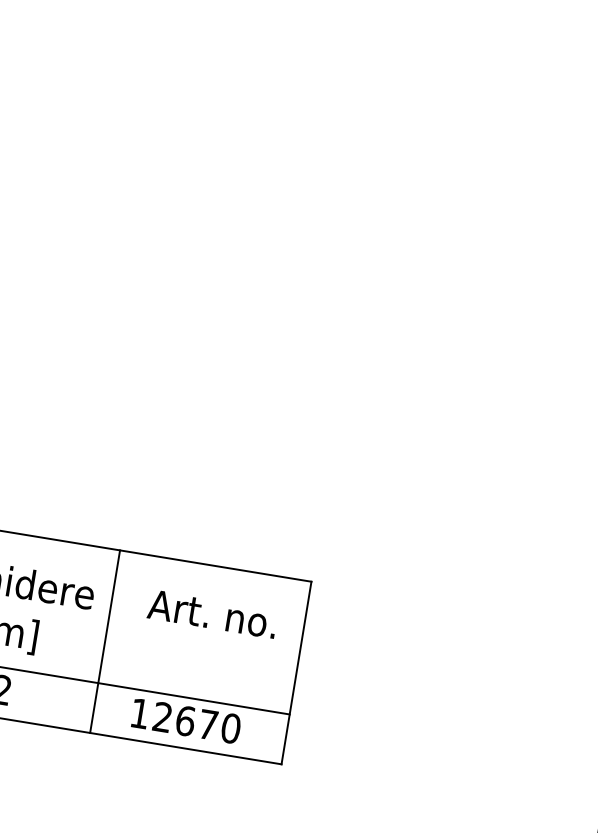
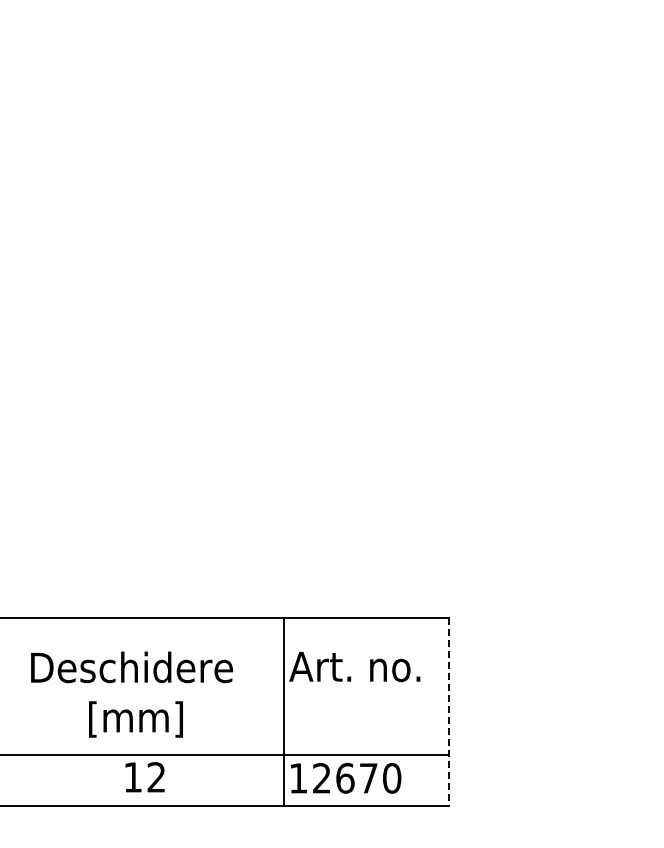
line: (104, 641) -> (283, 711), moved
line: (296, 673) -> (448, 712), solid -> dashed

